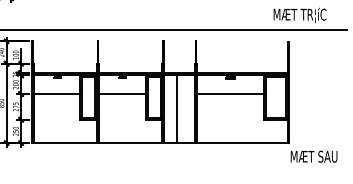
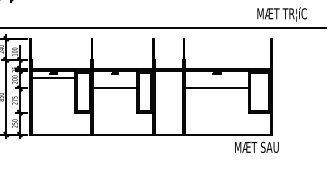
line: (56, 94) -> (53, 78), moved
line: (177, 109) -> (166, 102), removed
text: (313, 156) -> (256, 147), moved

